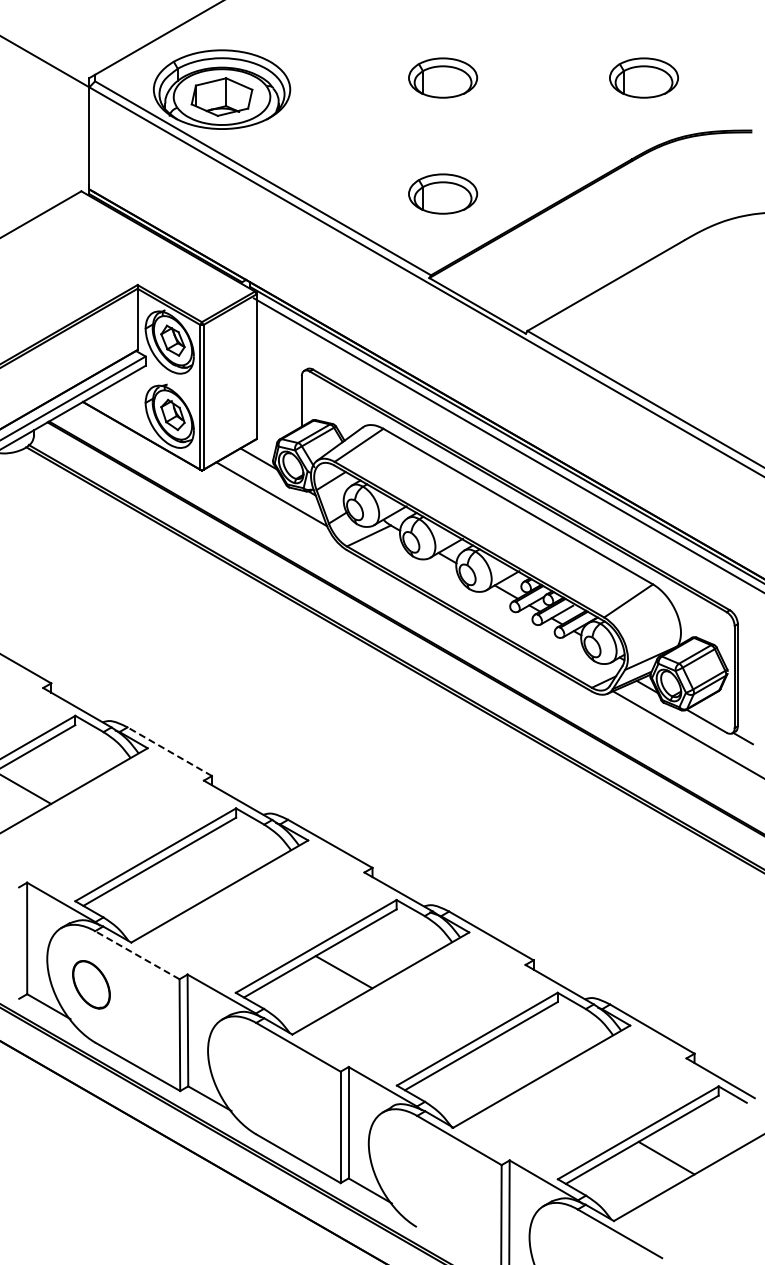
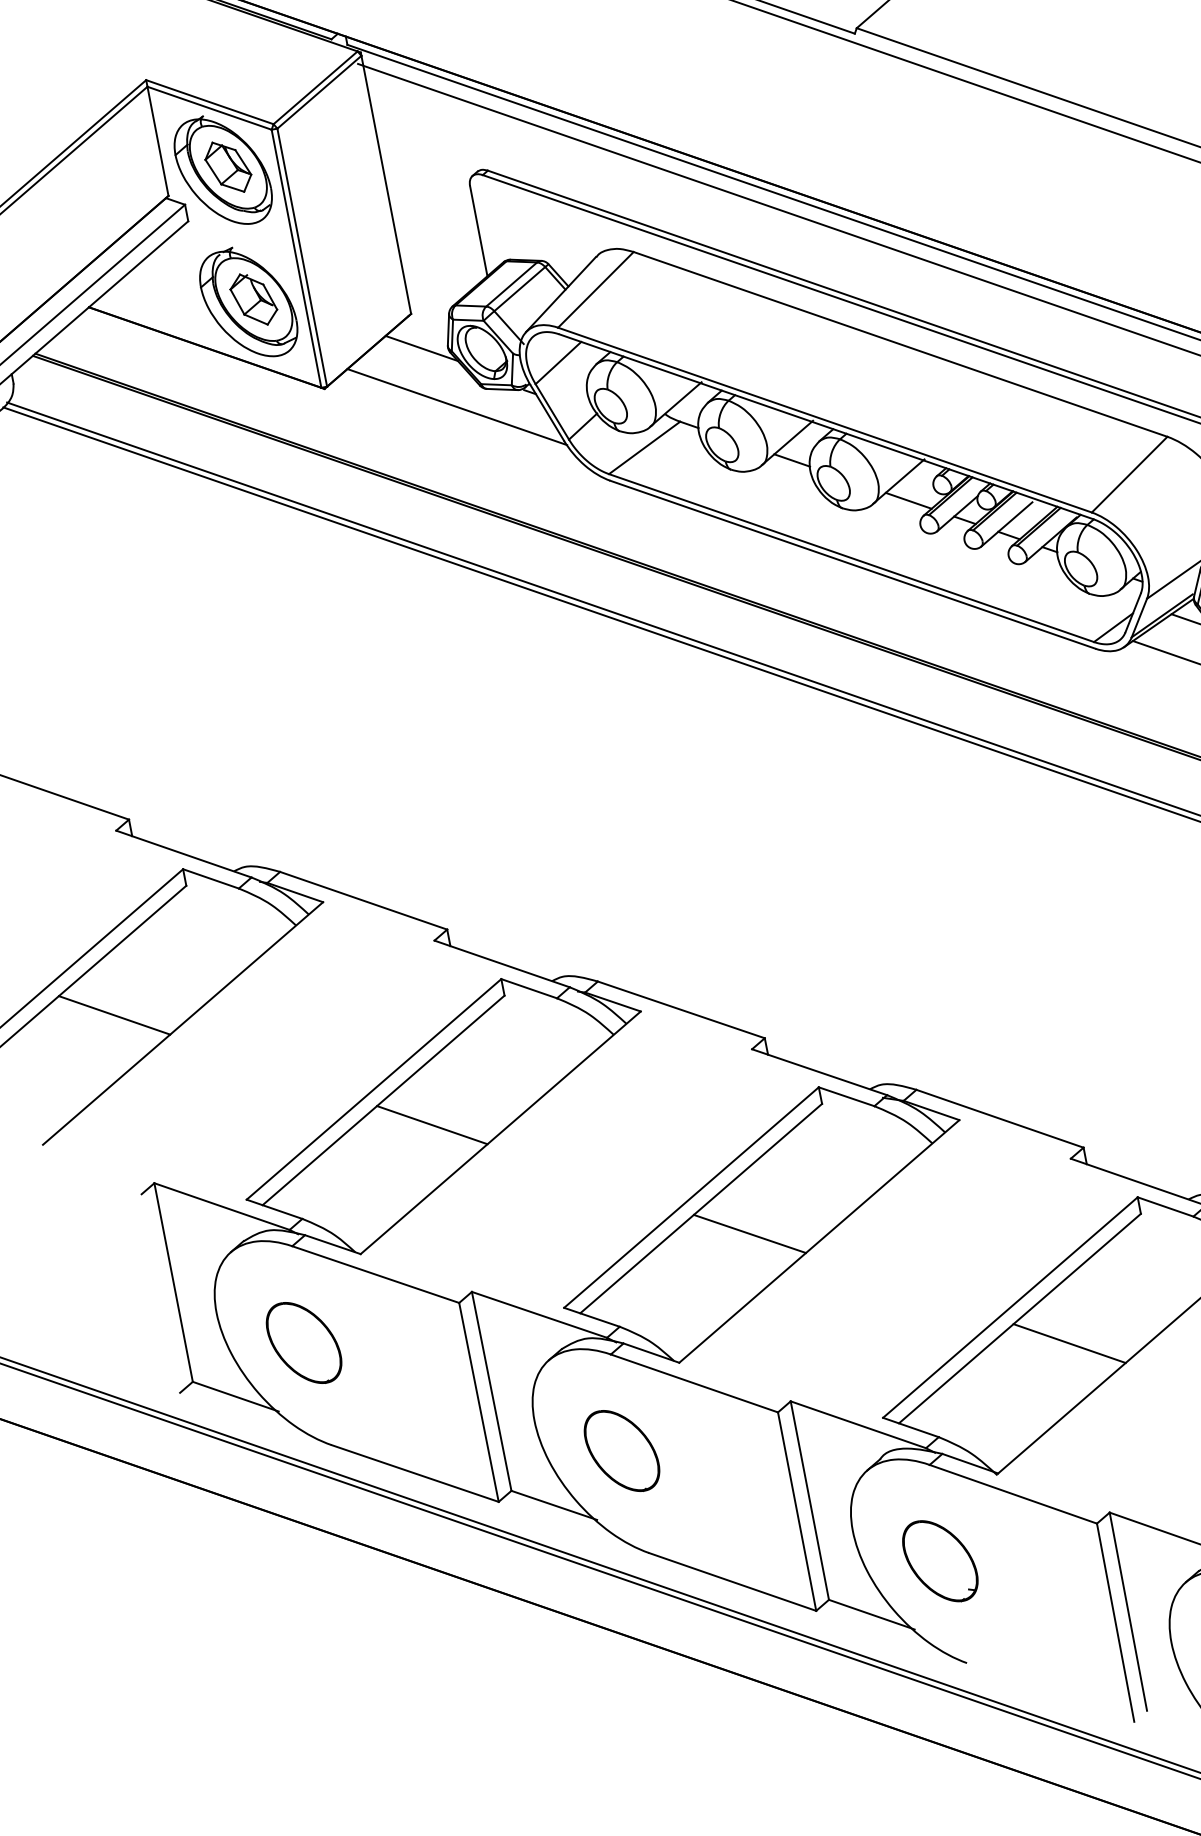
line: (169, 751) -> (363, 900), dashed -> solid
line: (183, 880) -> (432, 1125), added
line: (137, 955) -> (376, 1275), dashed -> solid
line: (505, 1064) -> (1069, 1342), added
part: (251, 1076) -> (620, 1451), added
part: (412, 1168) -> (939, 1560), added

